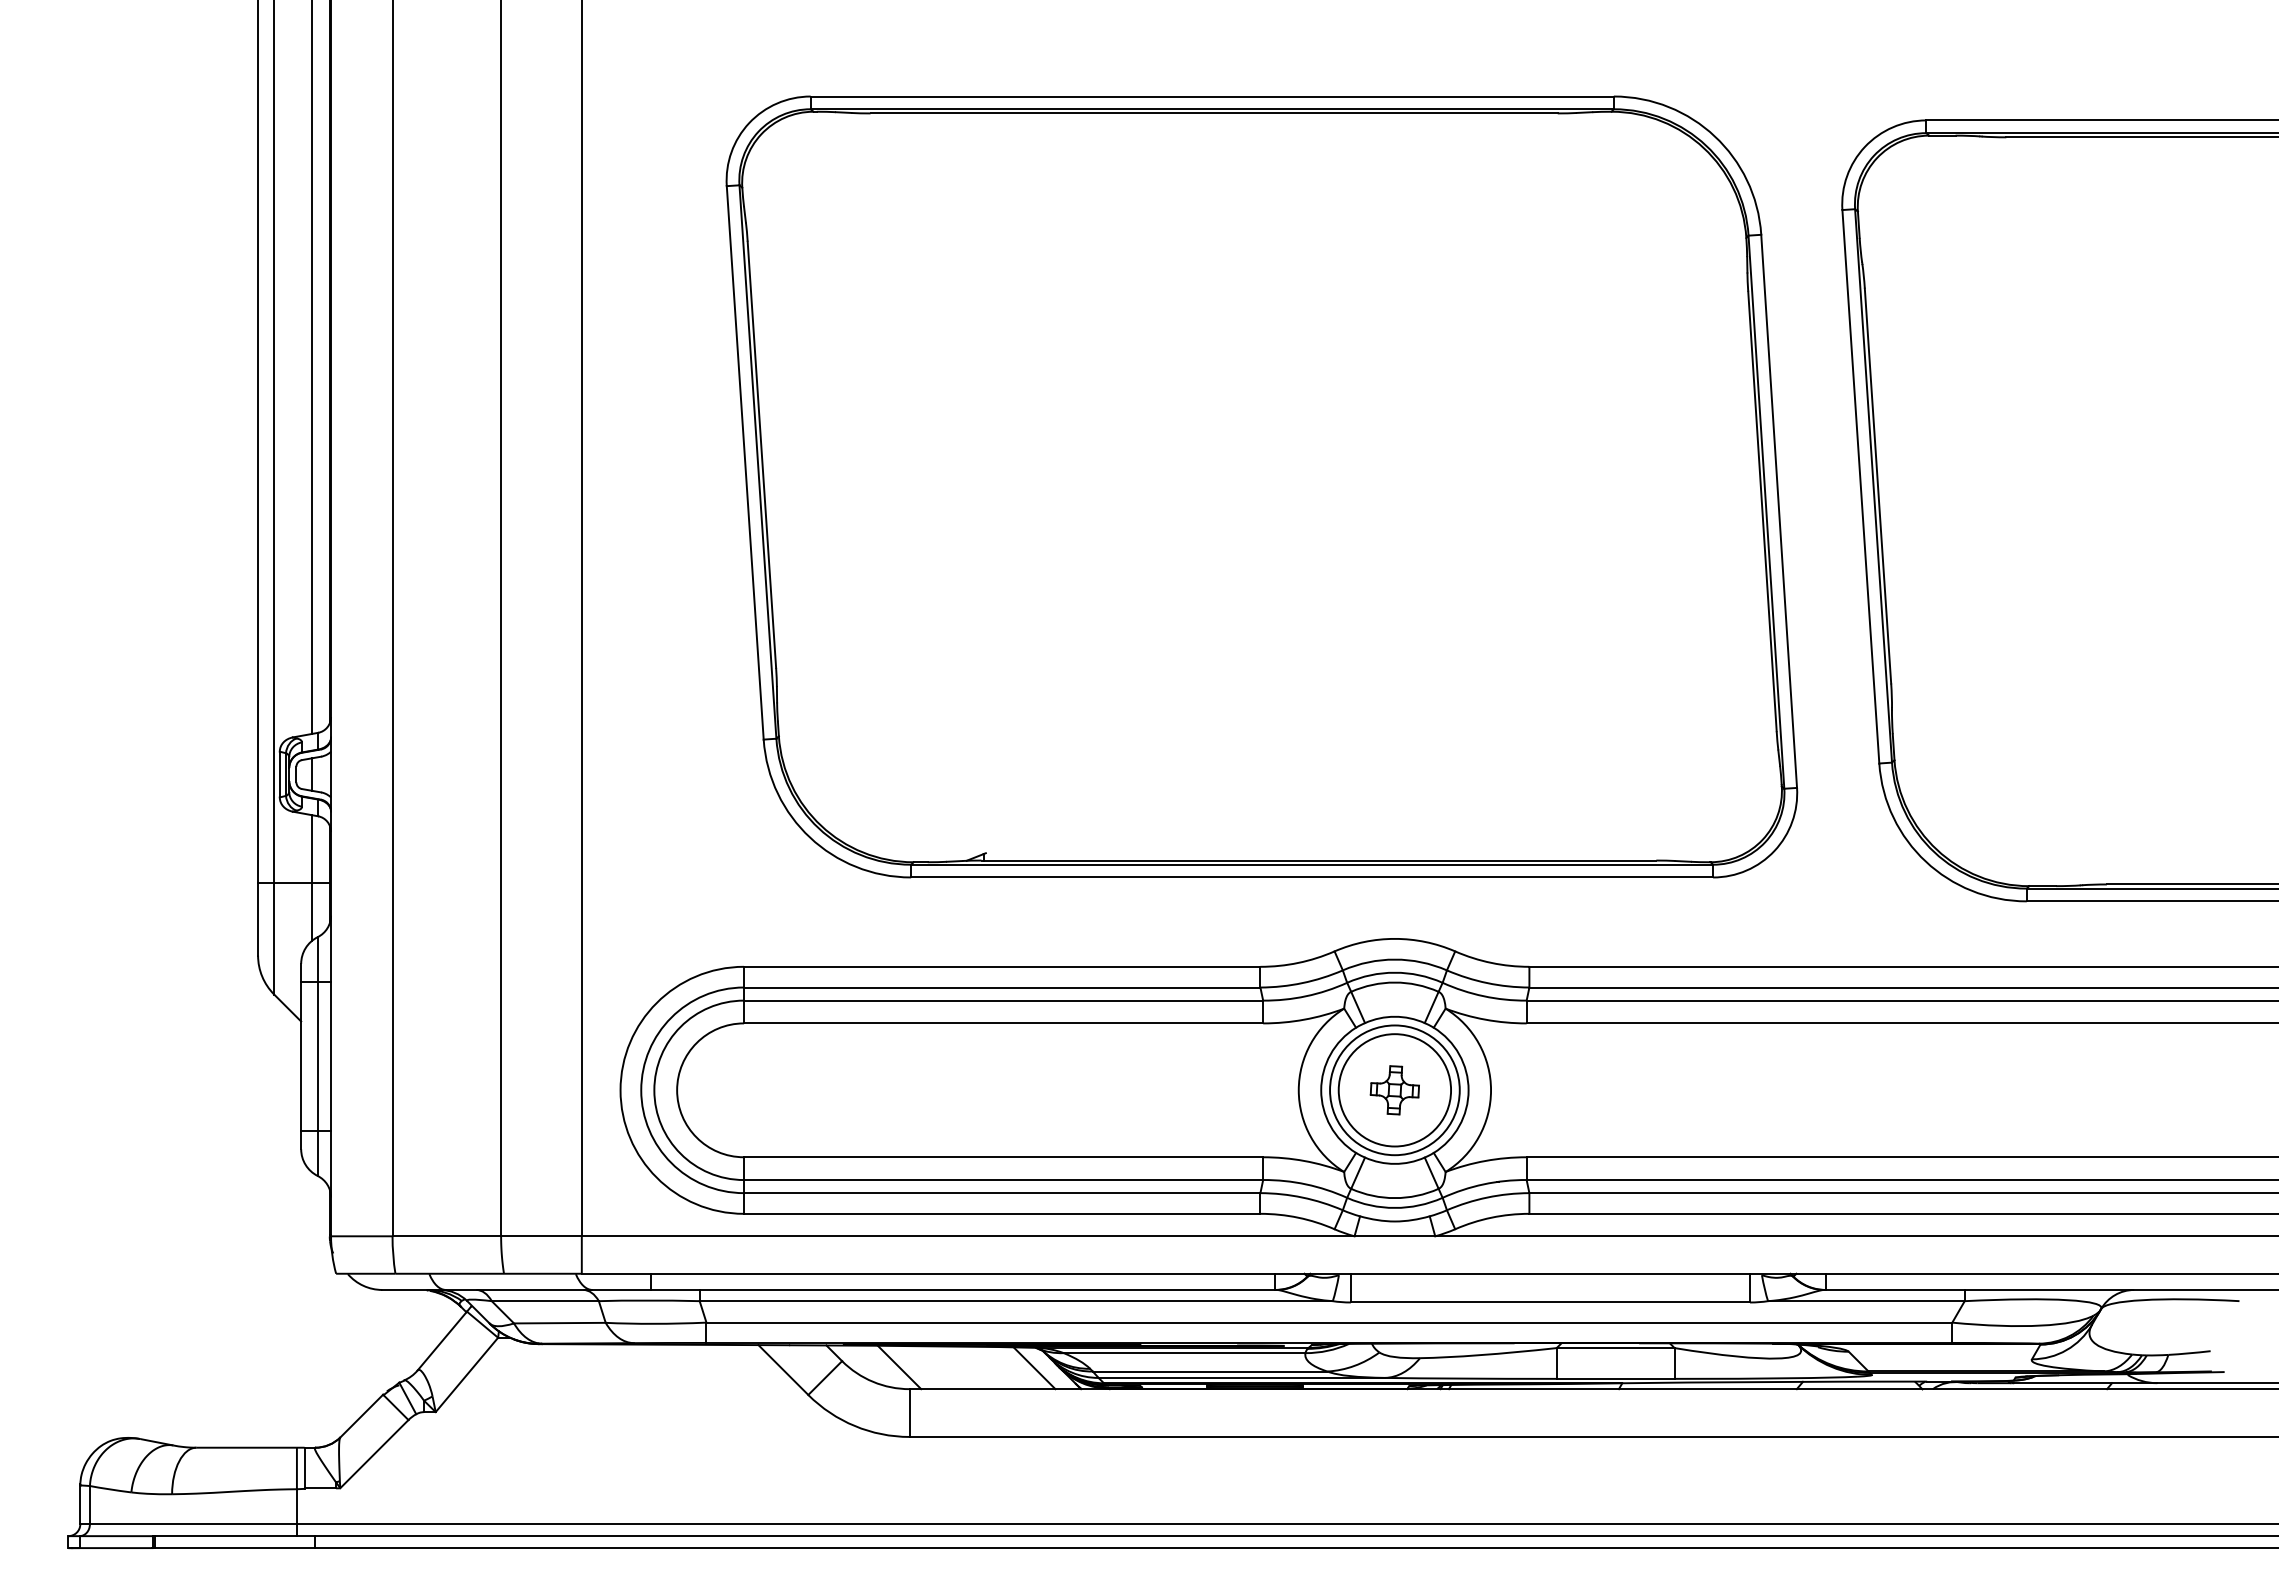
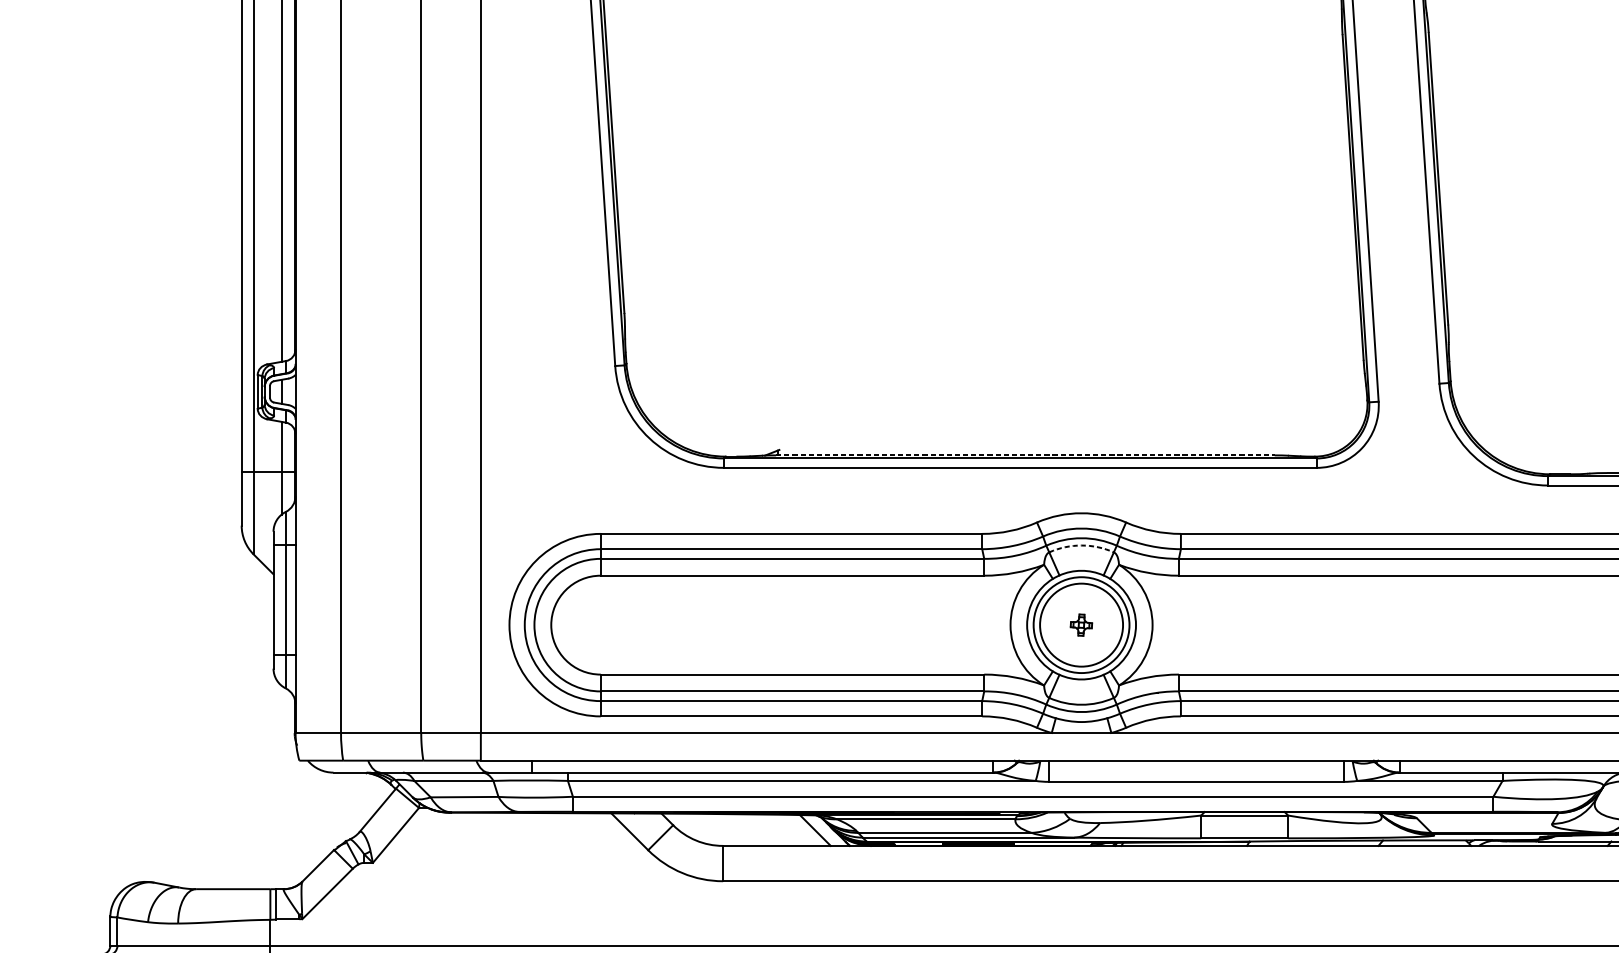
line: (1319, 860) -> (1025, 455), solid -> dashed
arc: (1394, 982) -> (1081, 545), solid -> dashed
part: (1394, 1090) -> (1081, 625), size x0.6
line: (899, 1367) -> (715, 829), removed

